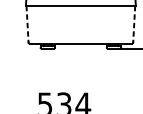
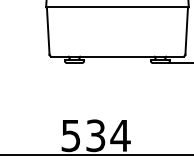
line: (27, 23) -> (48, 30), dashed -> solid
line: (134, 23) -> (186, 30), dashed -> solid

